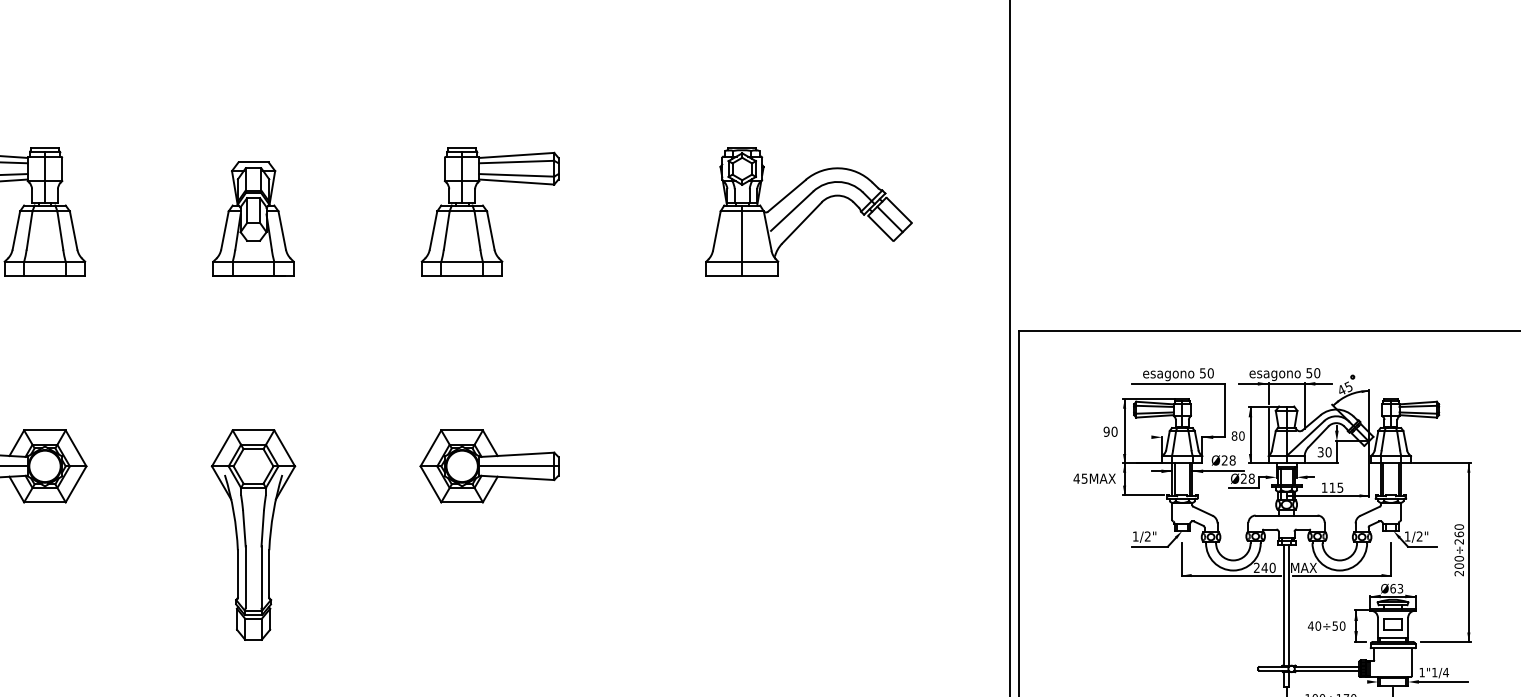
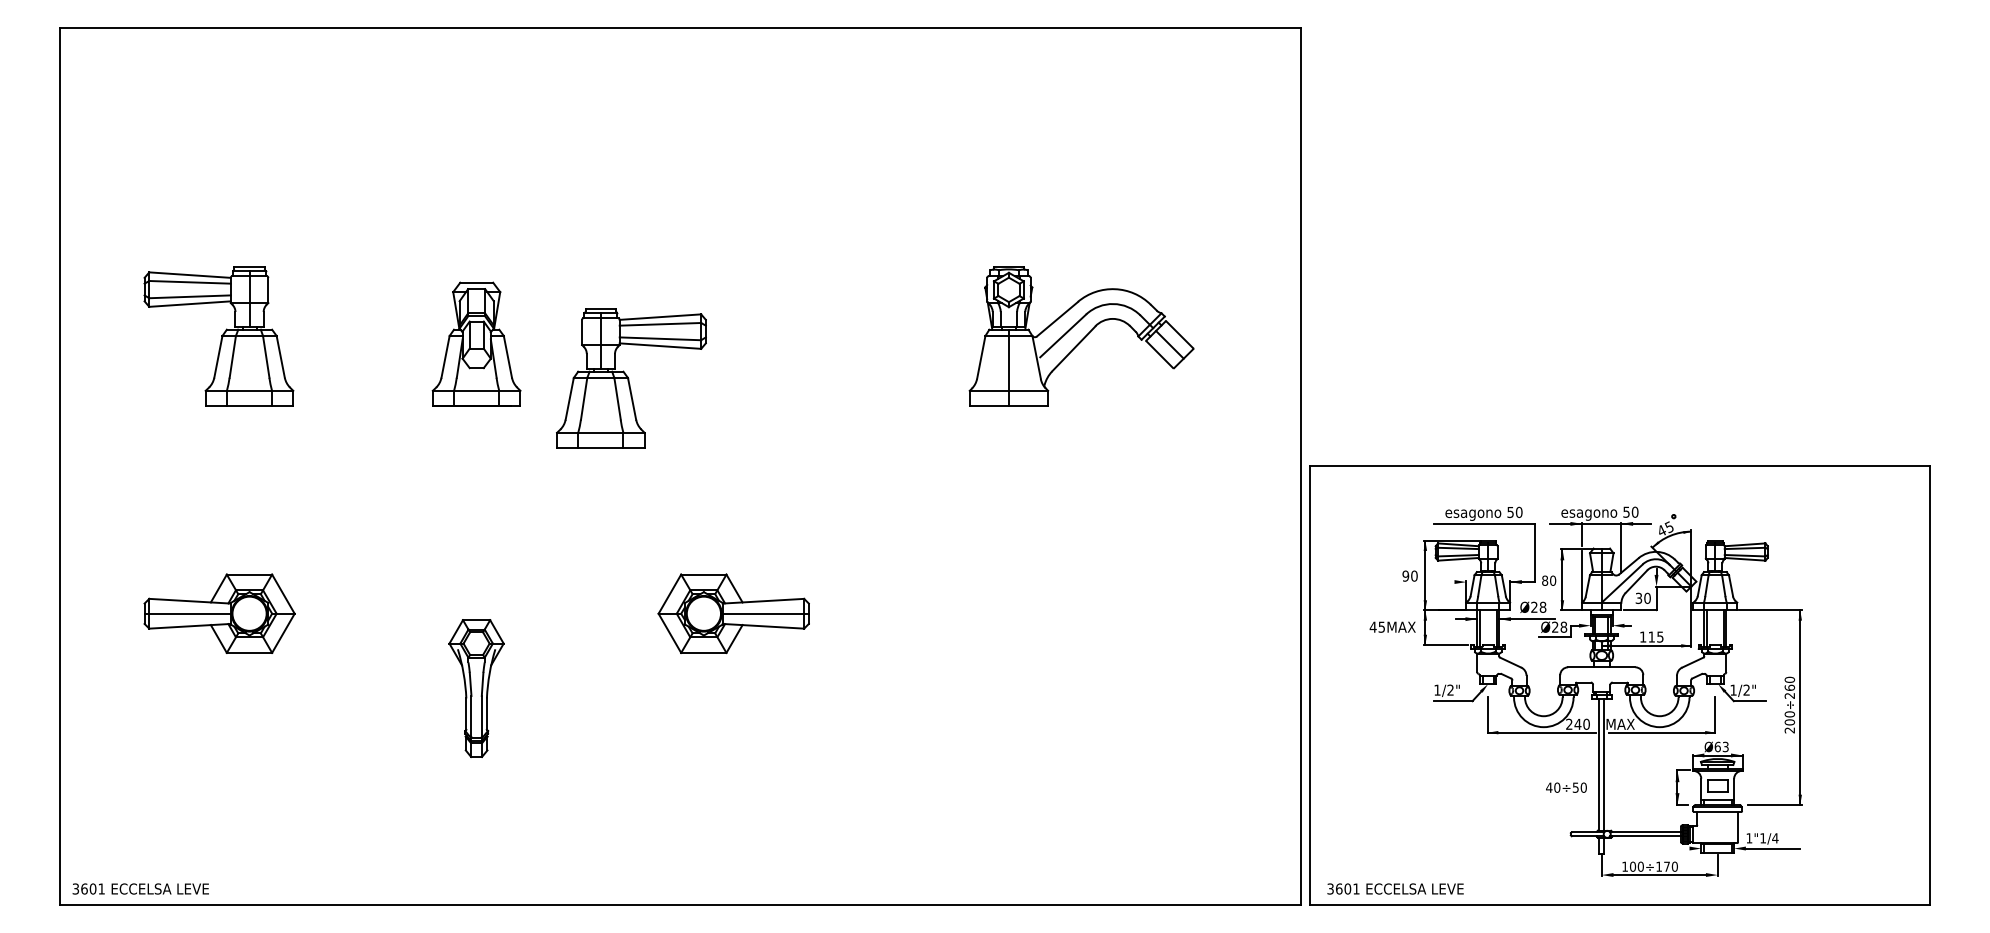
part: (490, 211) -> (631, 378), moved
part: (253, 534) -> (476, 688), size x0.6
text: (1326, 625) -> (1566, 787), moved

